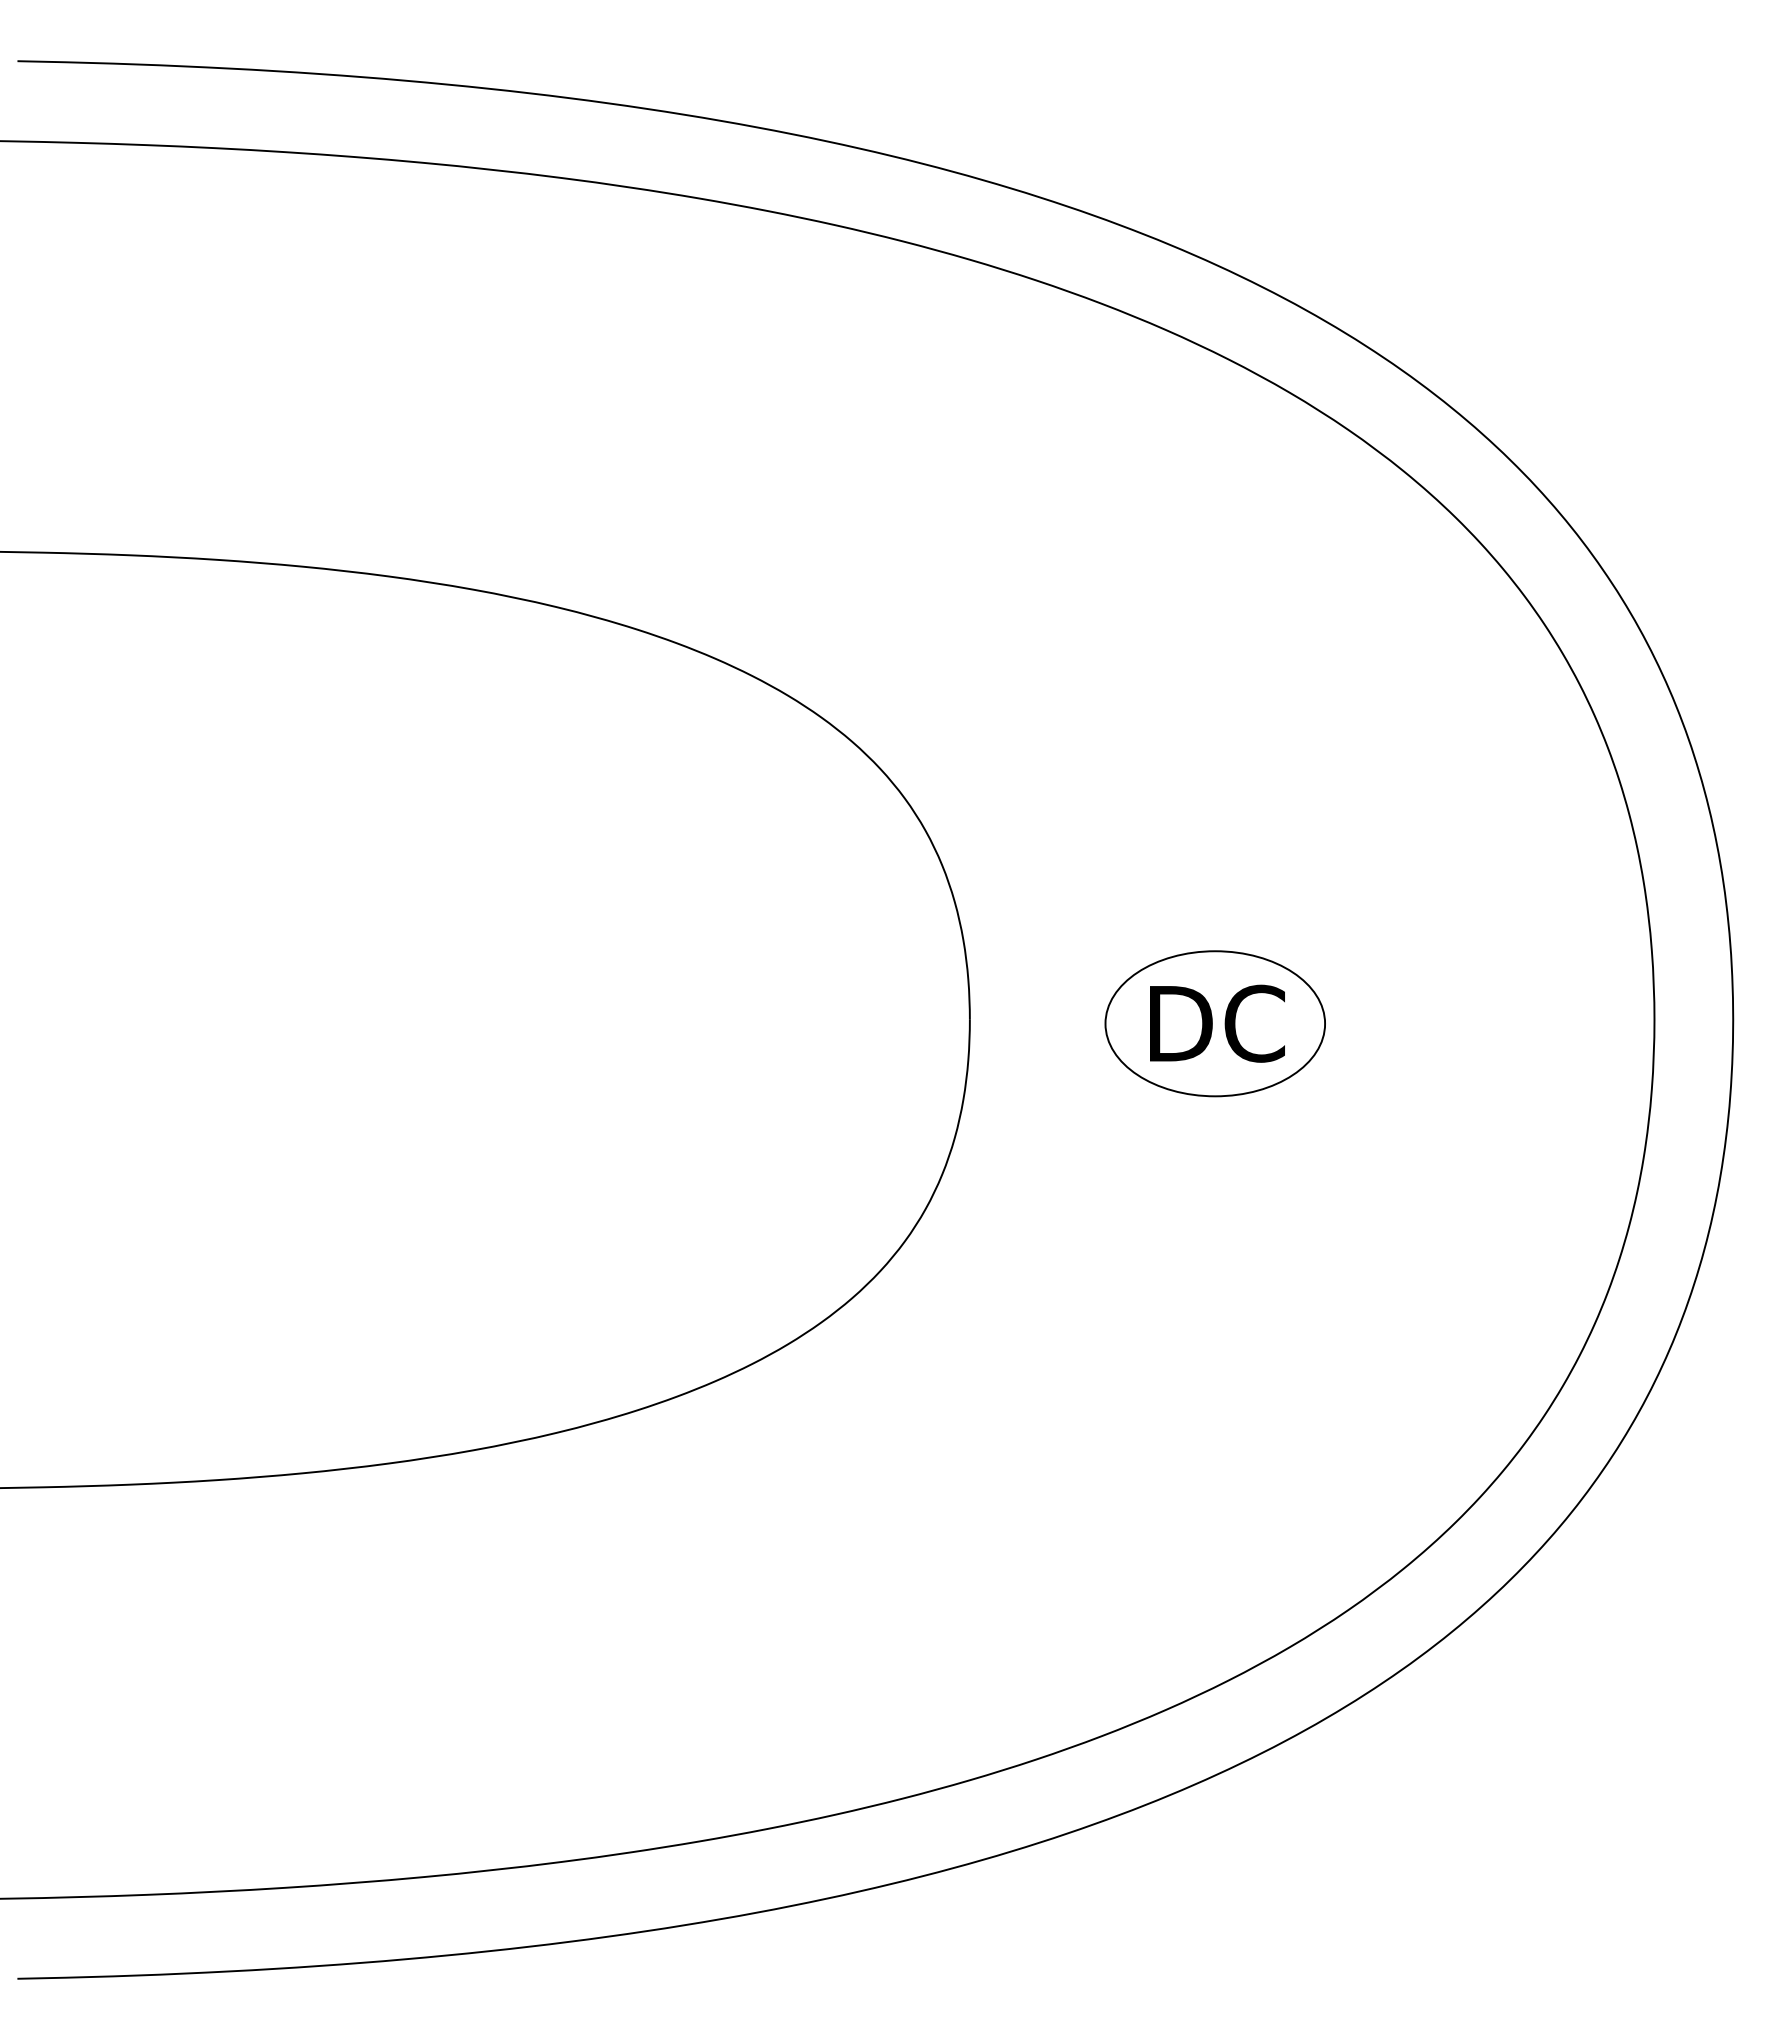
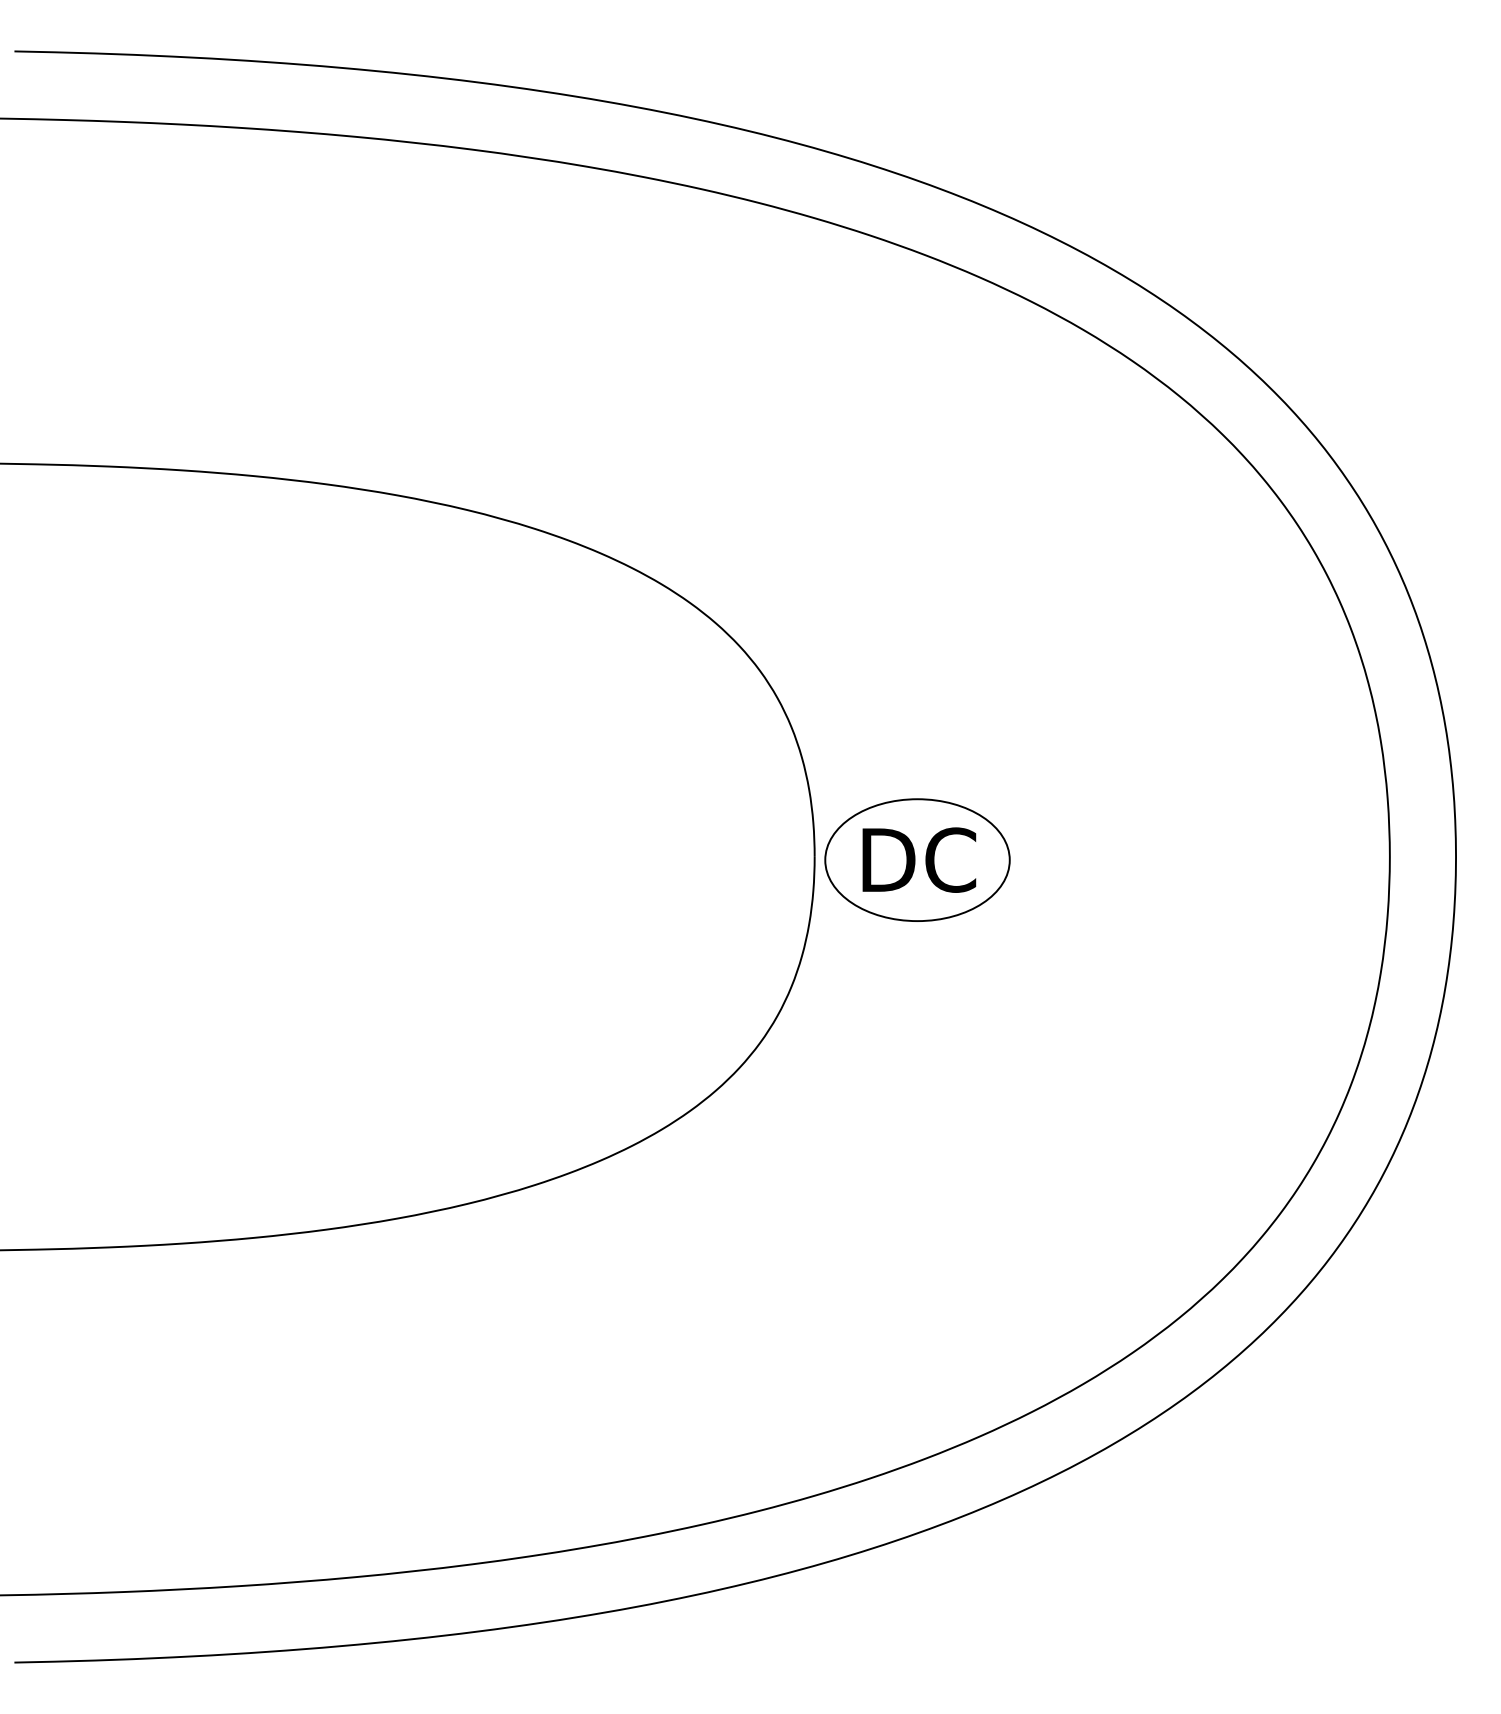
part: (1214, 1023) -> (916, 859), moved

